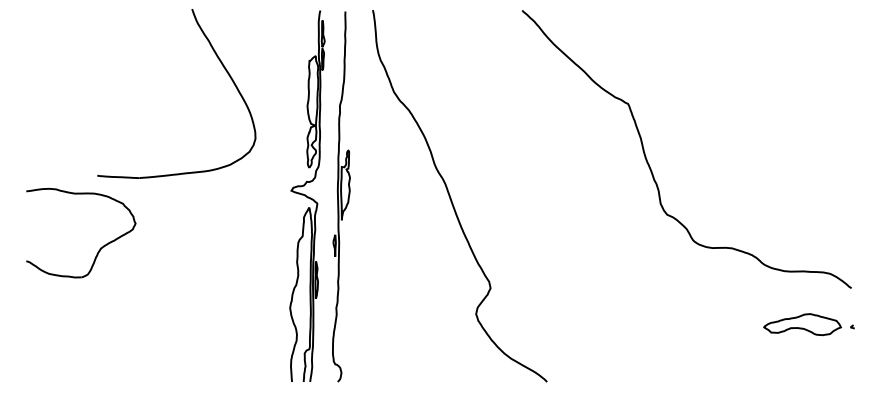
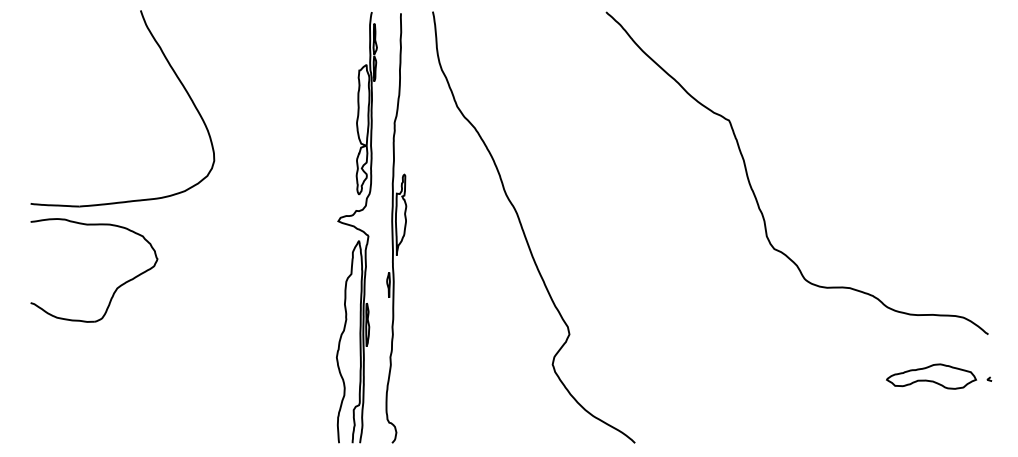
part: (222, 66) -> (175, 77), moved

